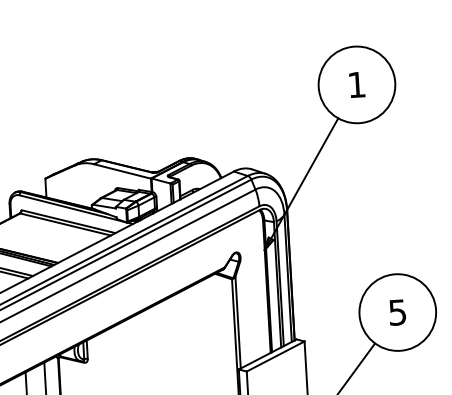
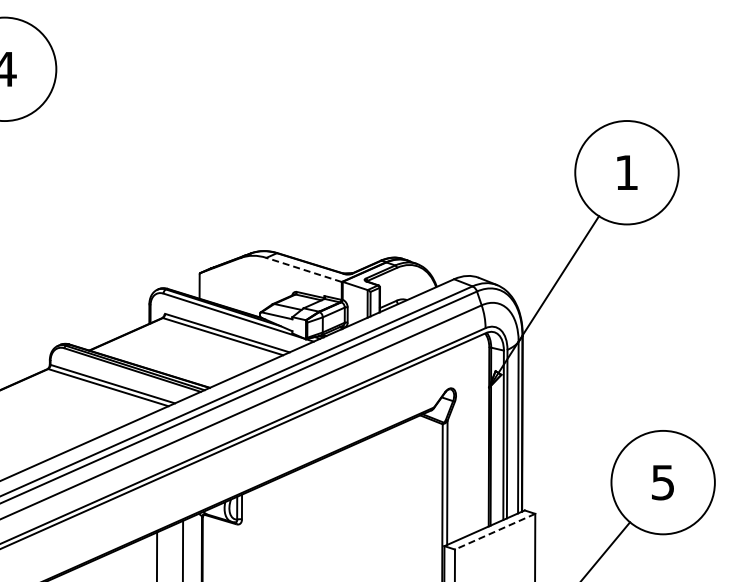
line: (122, 171) -> (304, 269), solid -> dashed
line: (275, 356) -> (495, 531), solid -> dashed

